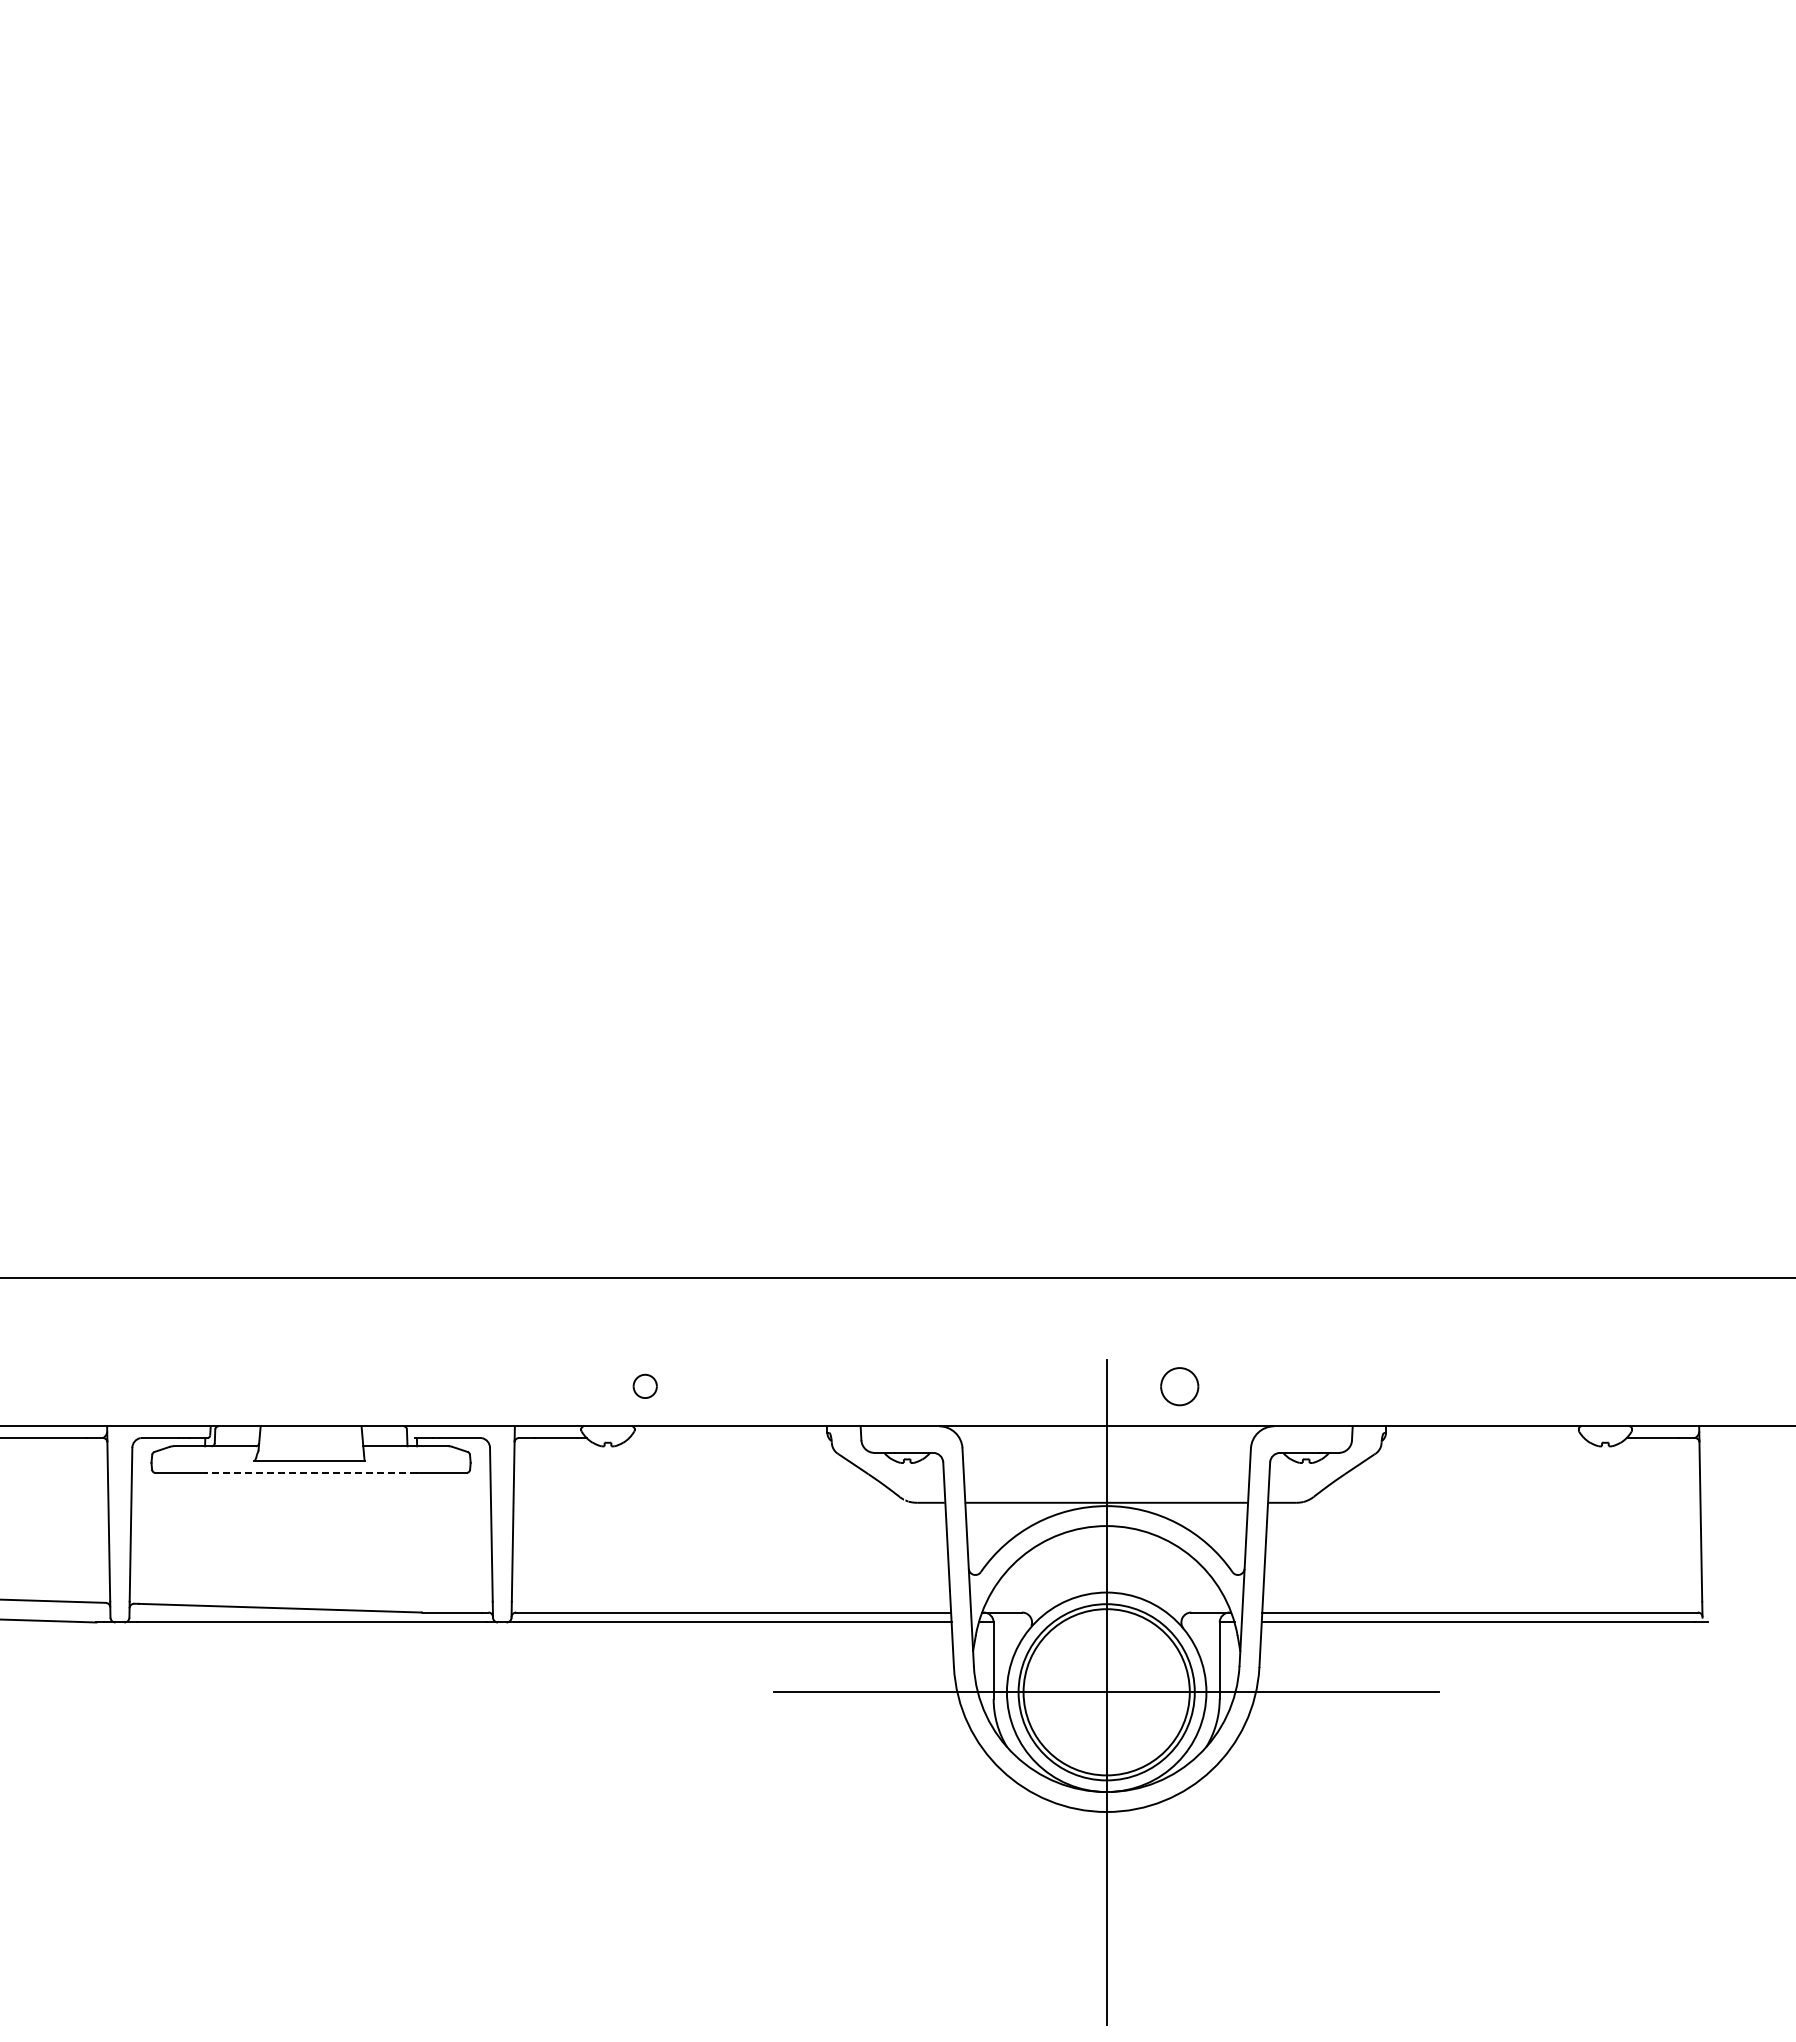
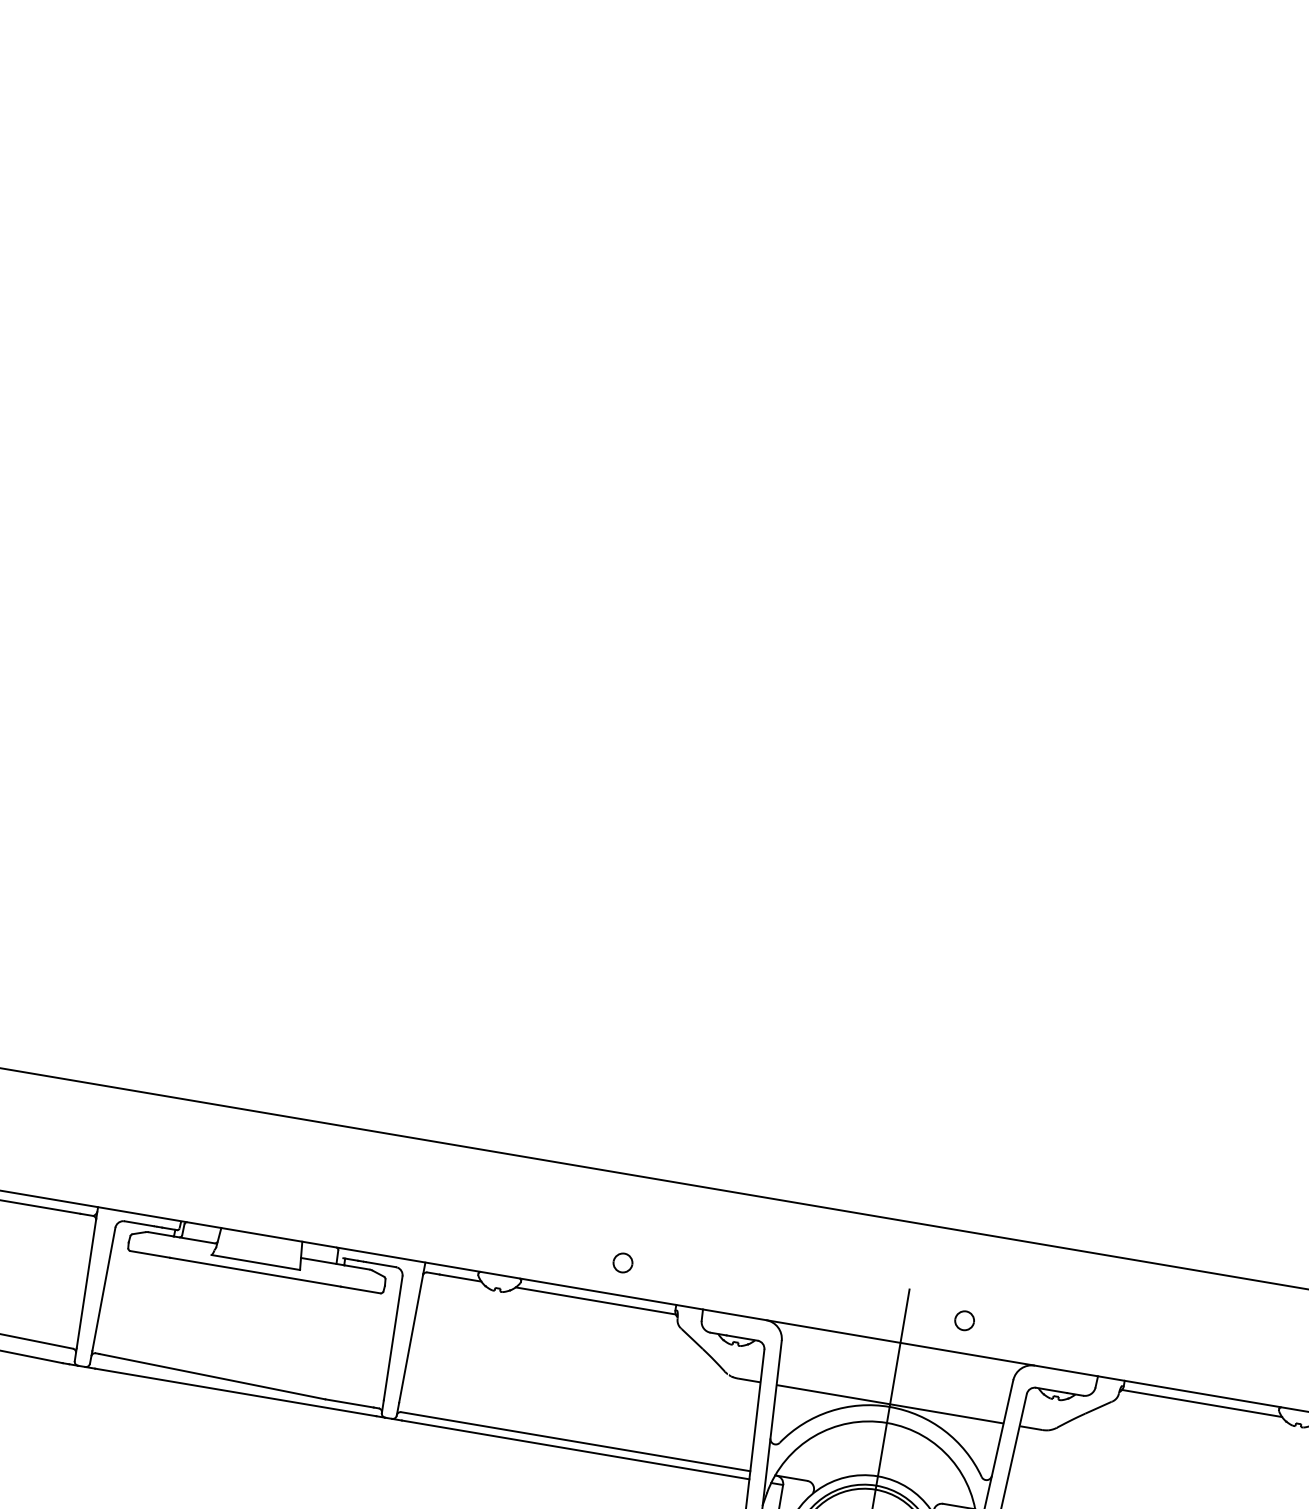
part: (644, 1385) -> (622, 1262), moved
part: (1179, 1385) -> (964, 1319), size x0.62
line: (728, 1437) -> (595, 1300), added
line: (1483, 1437) -> (1201, 1403), added
line: (310, 1472) -> (255, 1271), dashed -> solid

